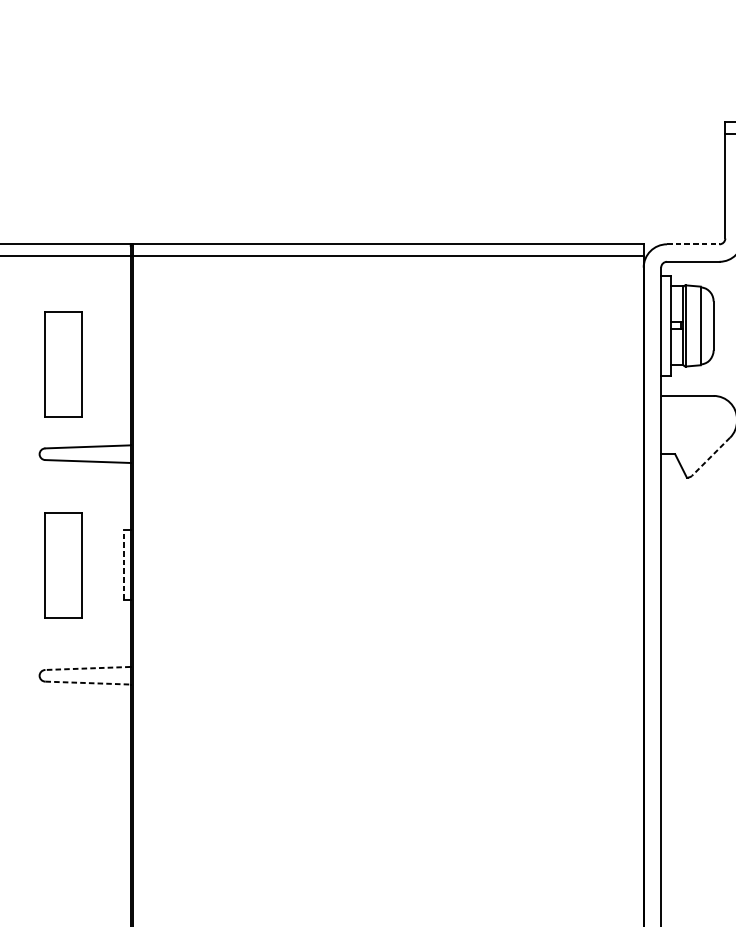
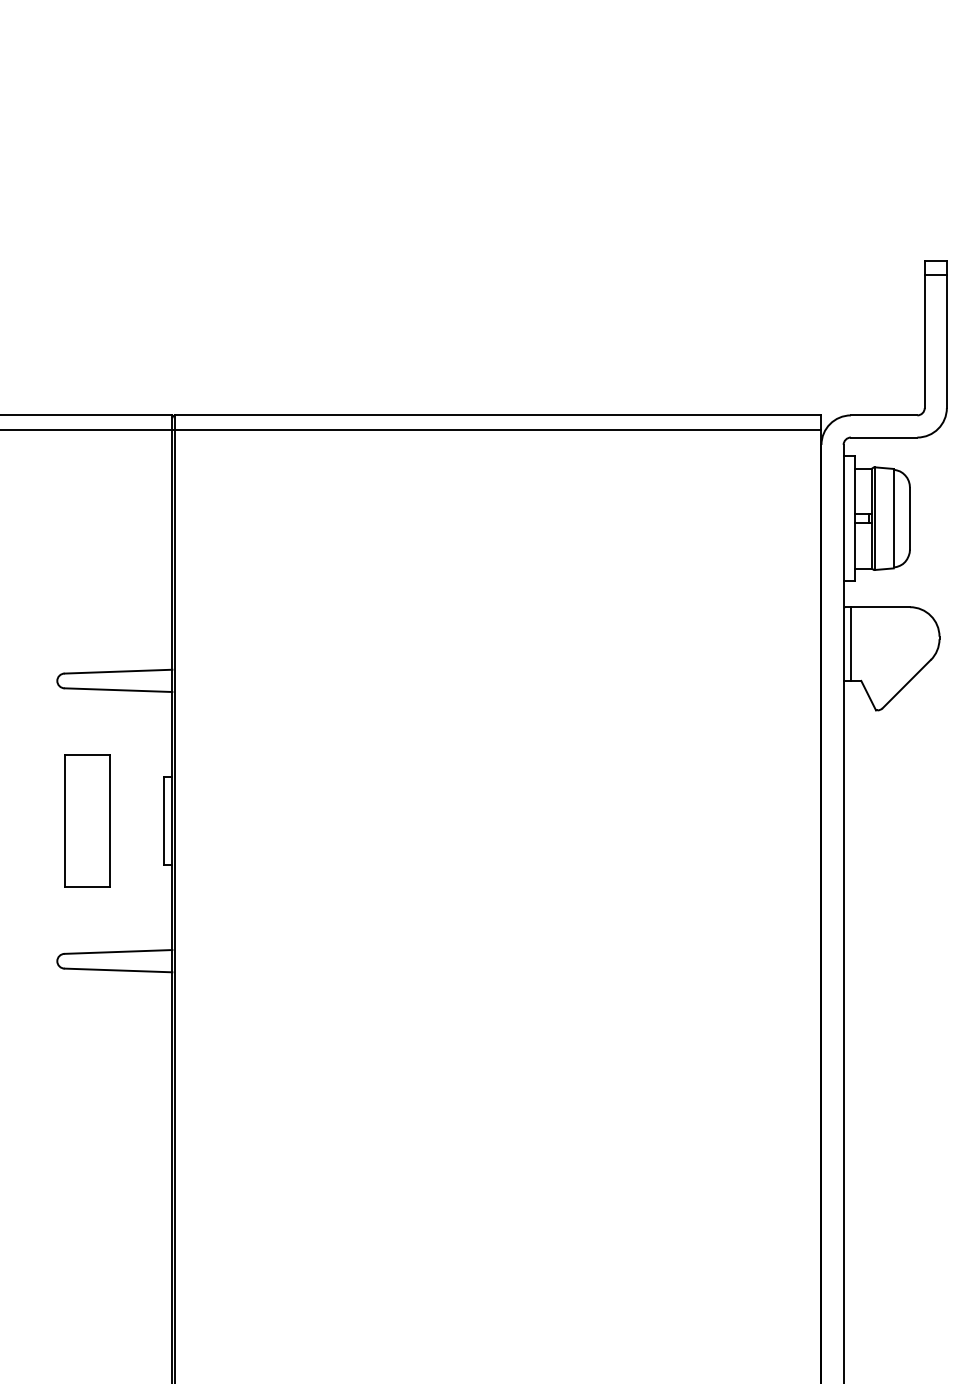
line: (693, 244) -> (884, 415), dashed -> solid
part: (63, 363) -> (87, 566), removed
line: (666, 424) -> (850, 643), added
line: (710, 457) -> (906, 684), dashed -> solid
line: (123, 564) -> (163, 820), dashed -> solid
line: (87, 668) -> (118, 951), dashed -> solid
line: (87, 683) -> (118, 970), dashed -> solid

